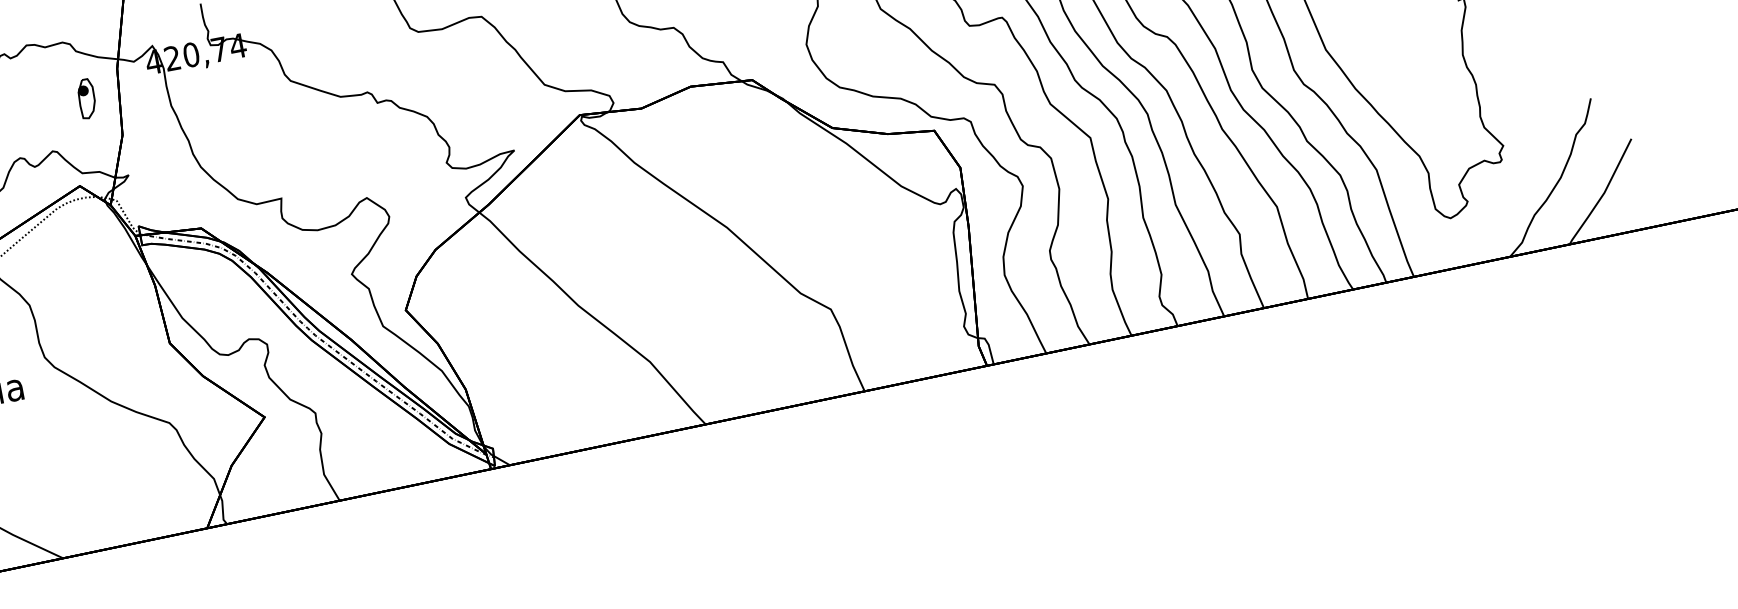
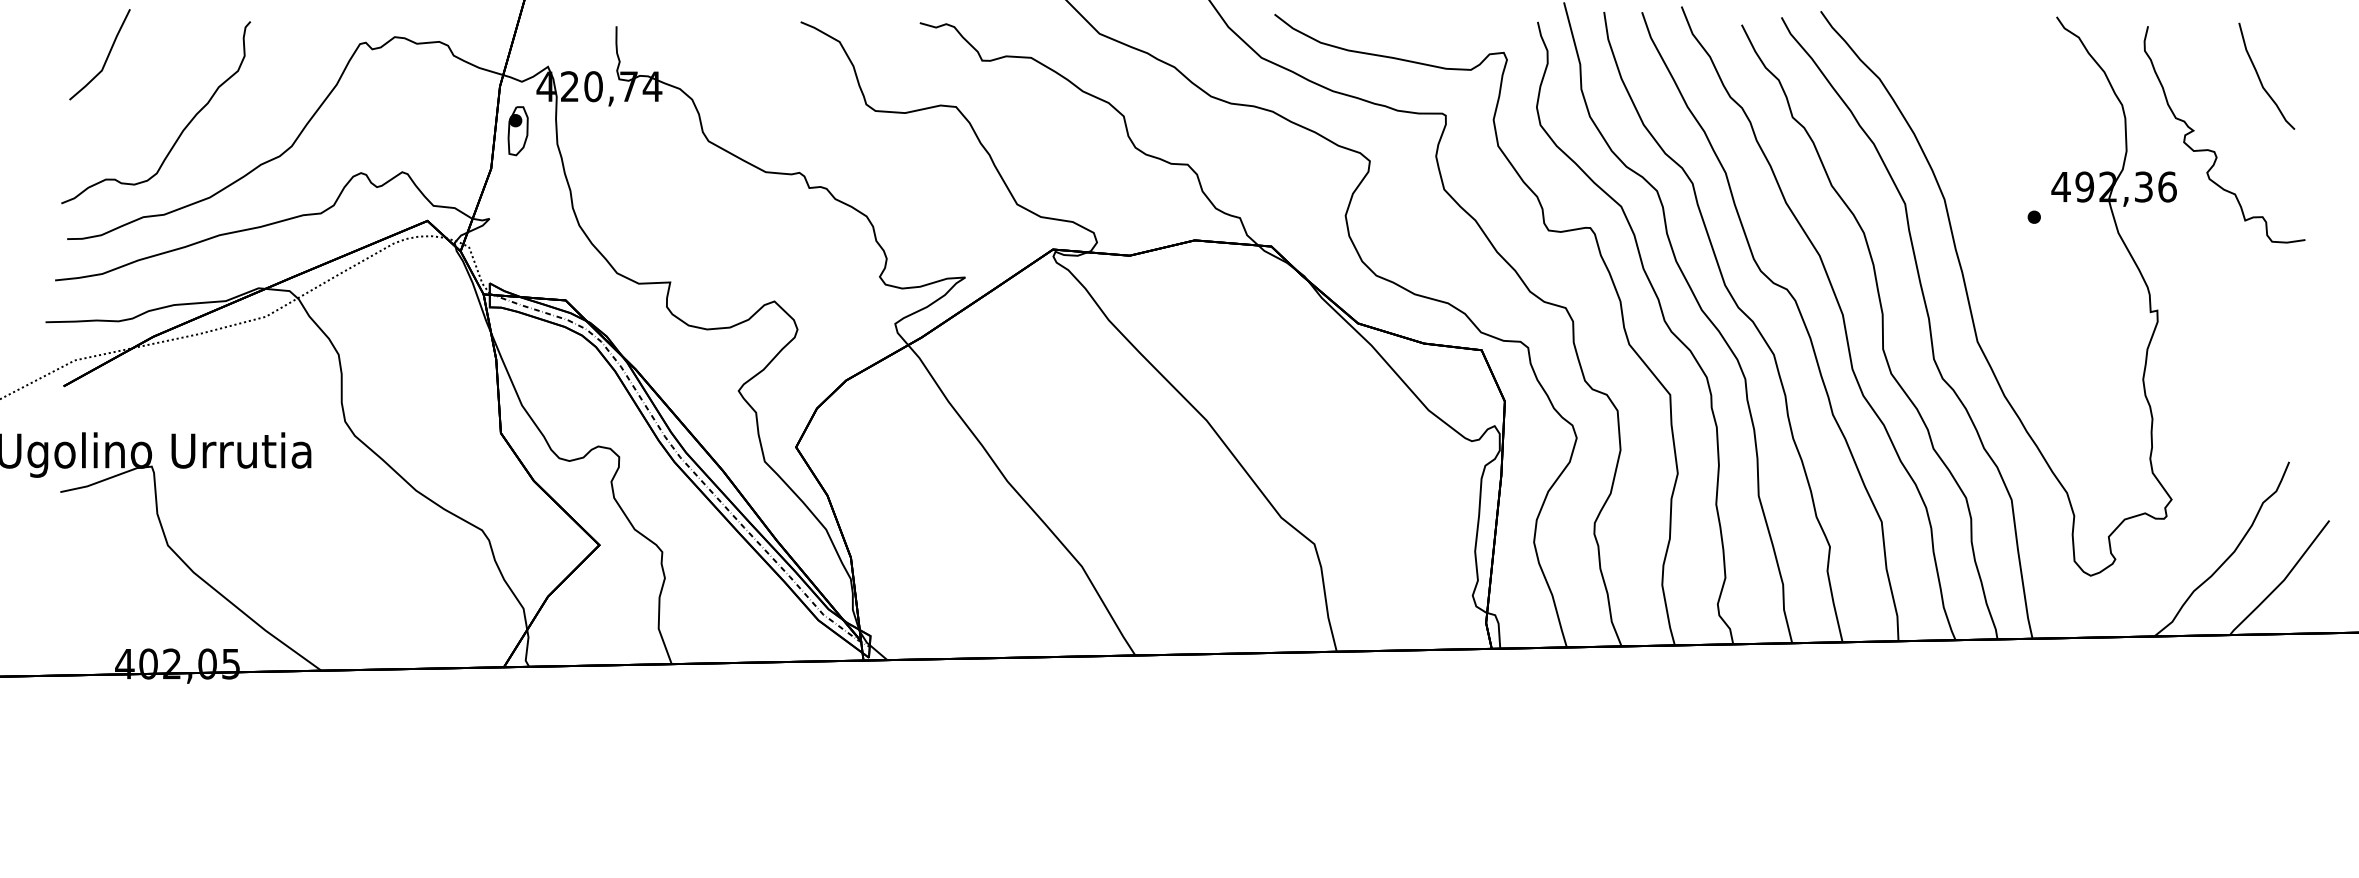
part: (86, 99) -> (517, 131), moved

